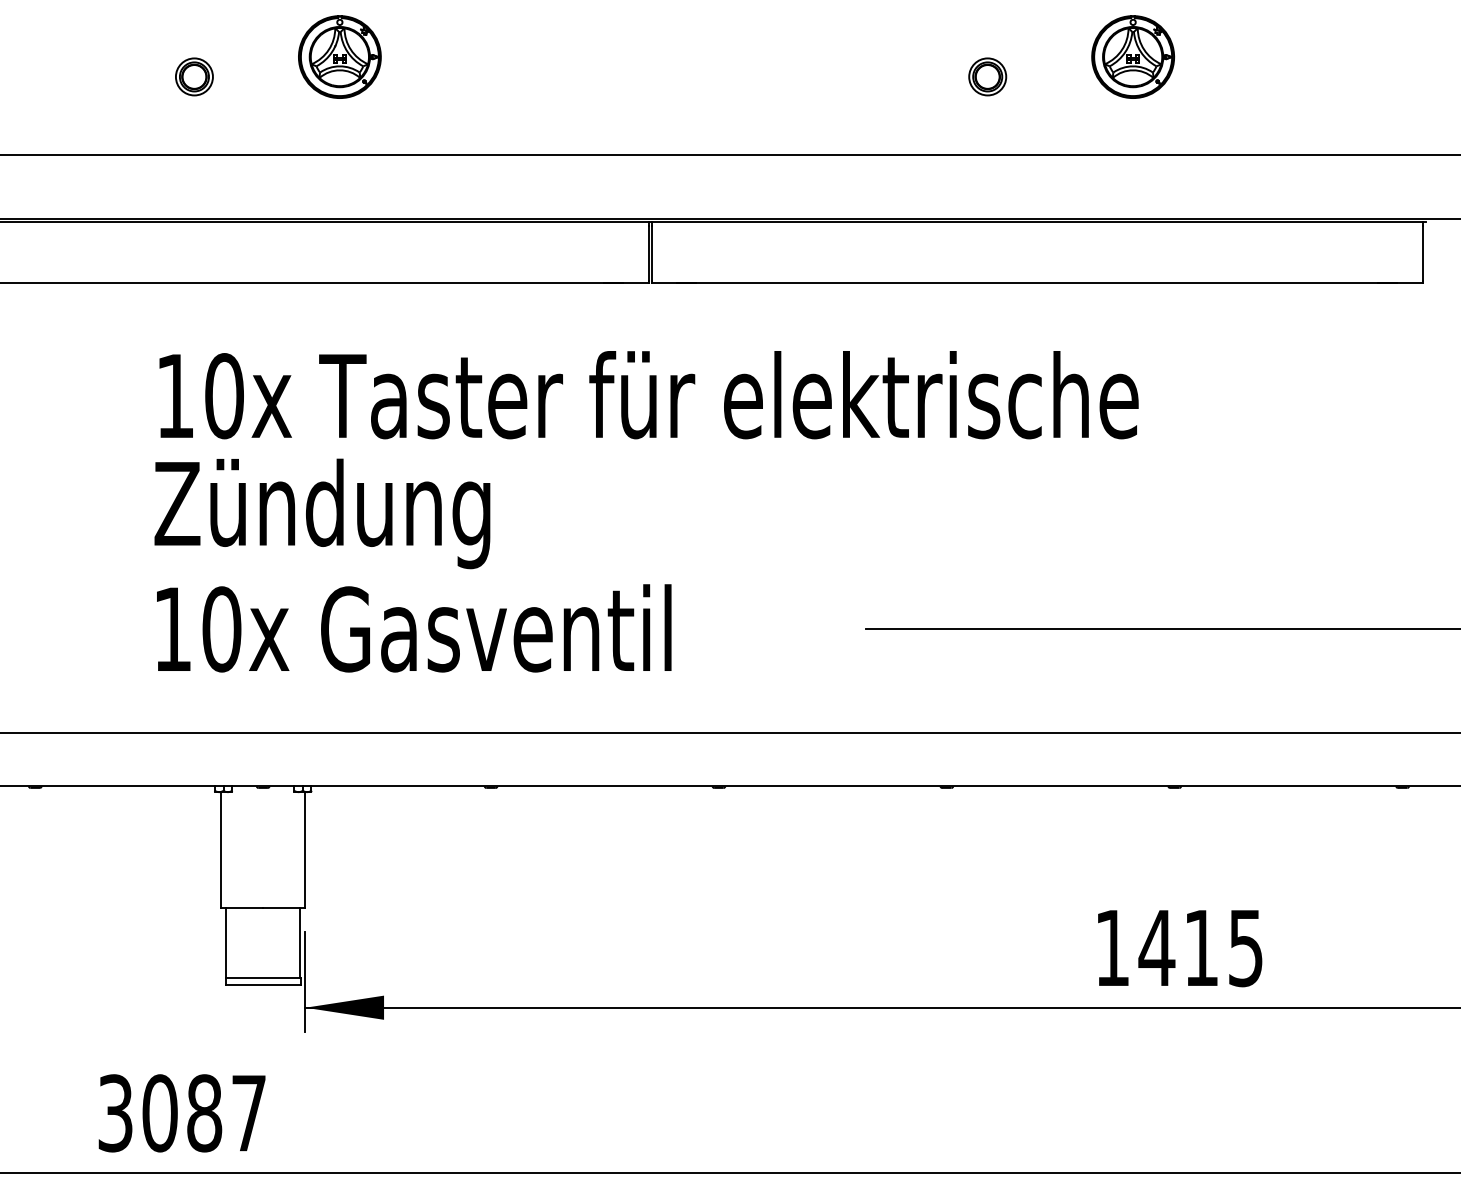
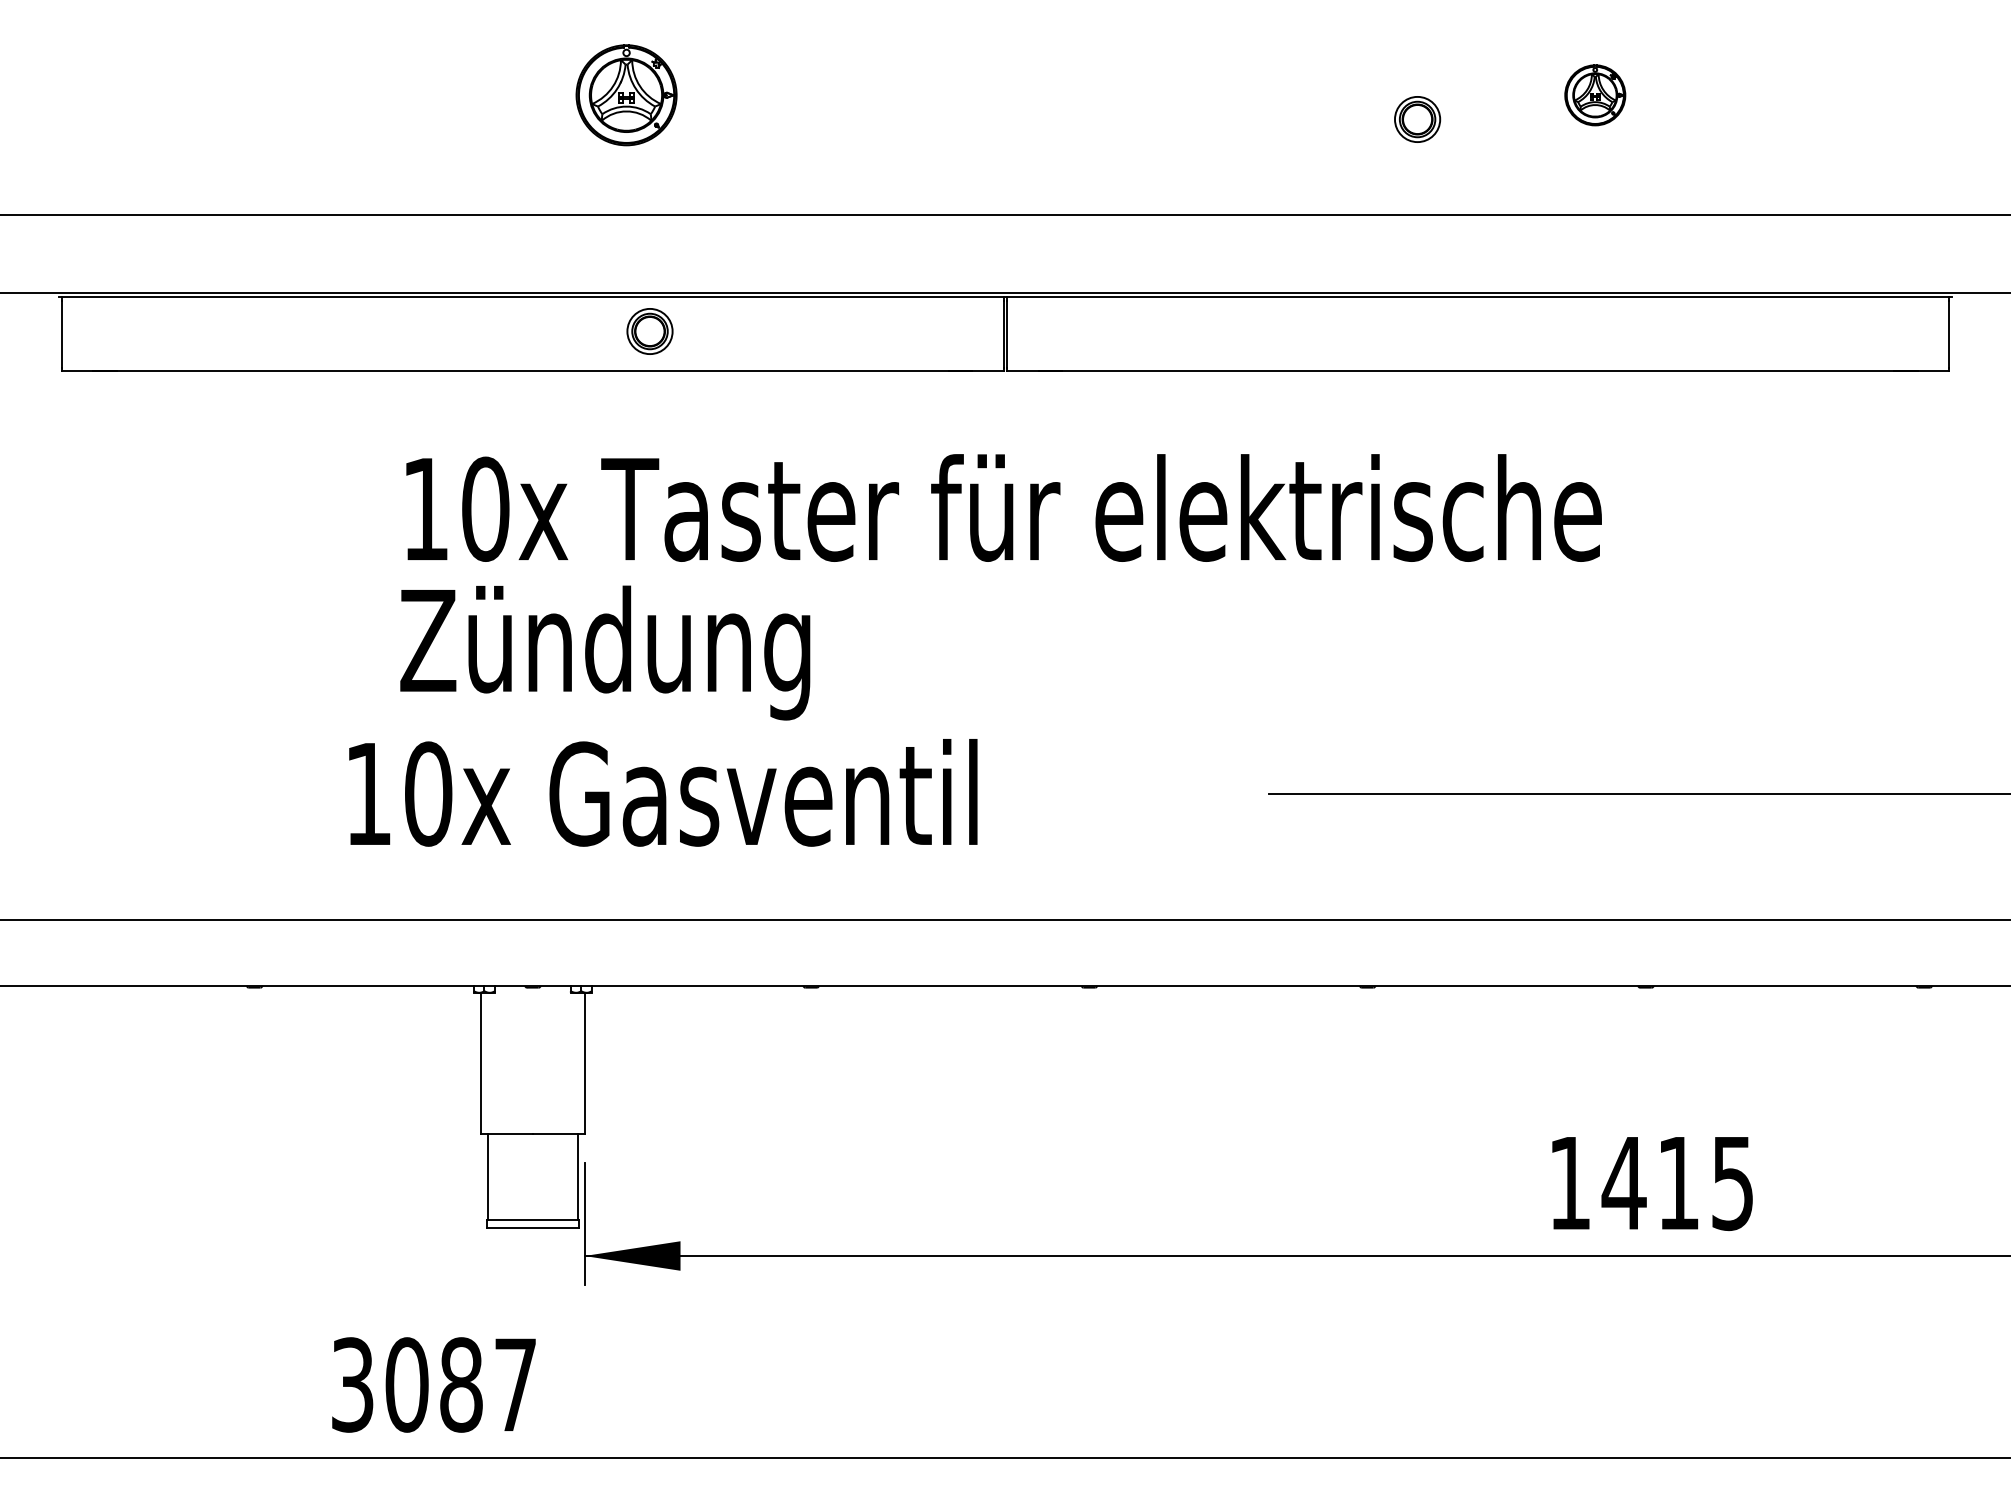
part: (1133, 57) -> (1595, 95), size x0.6
part: (194, 76) -> (649, 331), moved
text: (414, 628) -> (663, 792), moved

